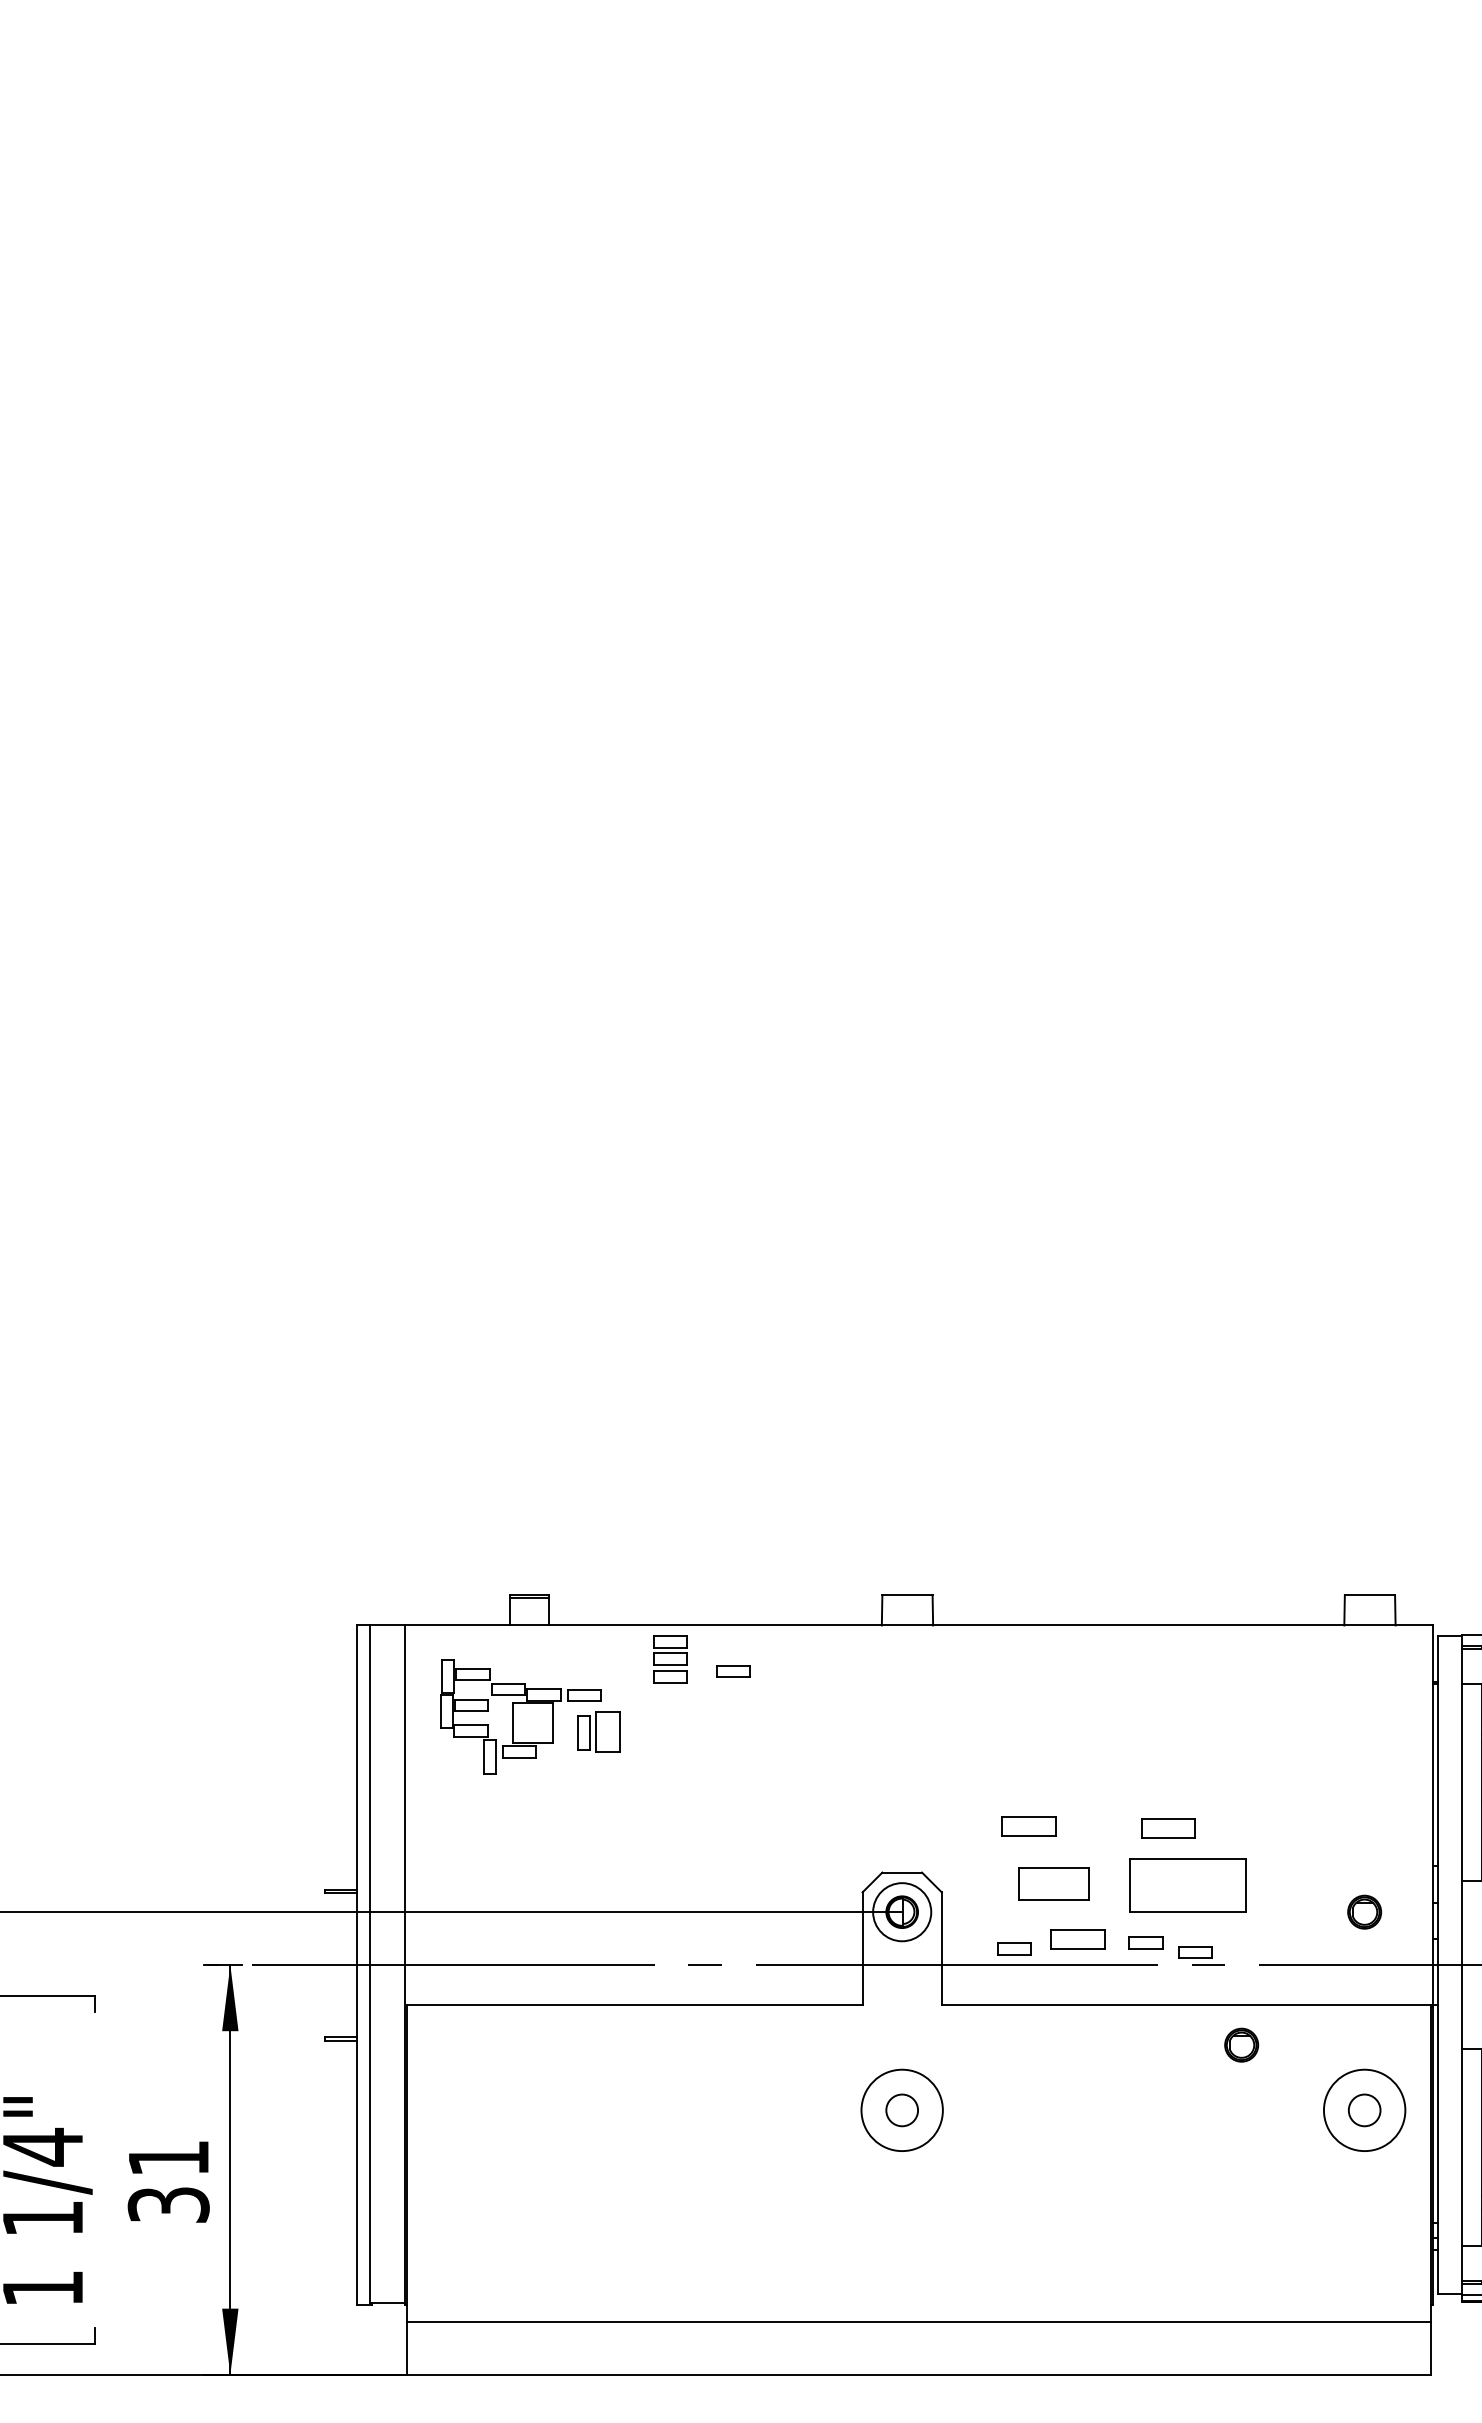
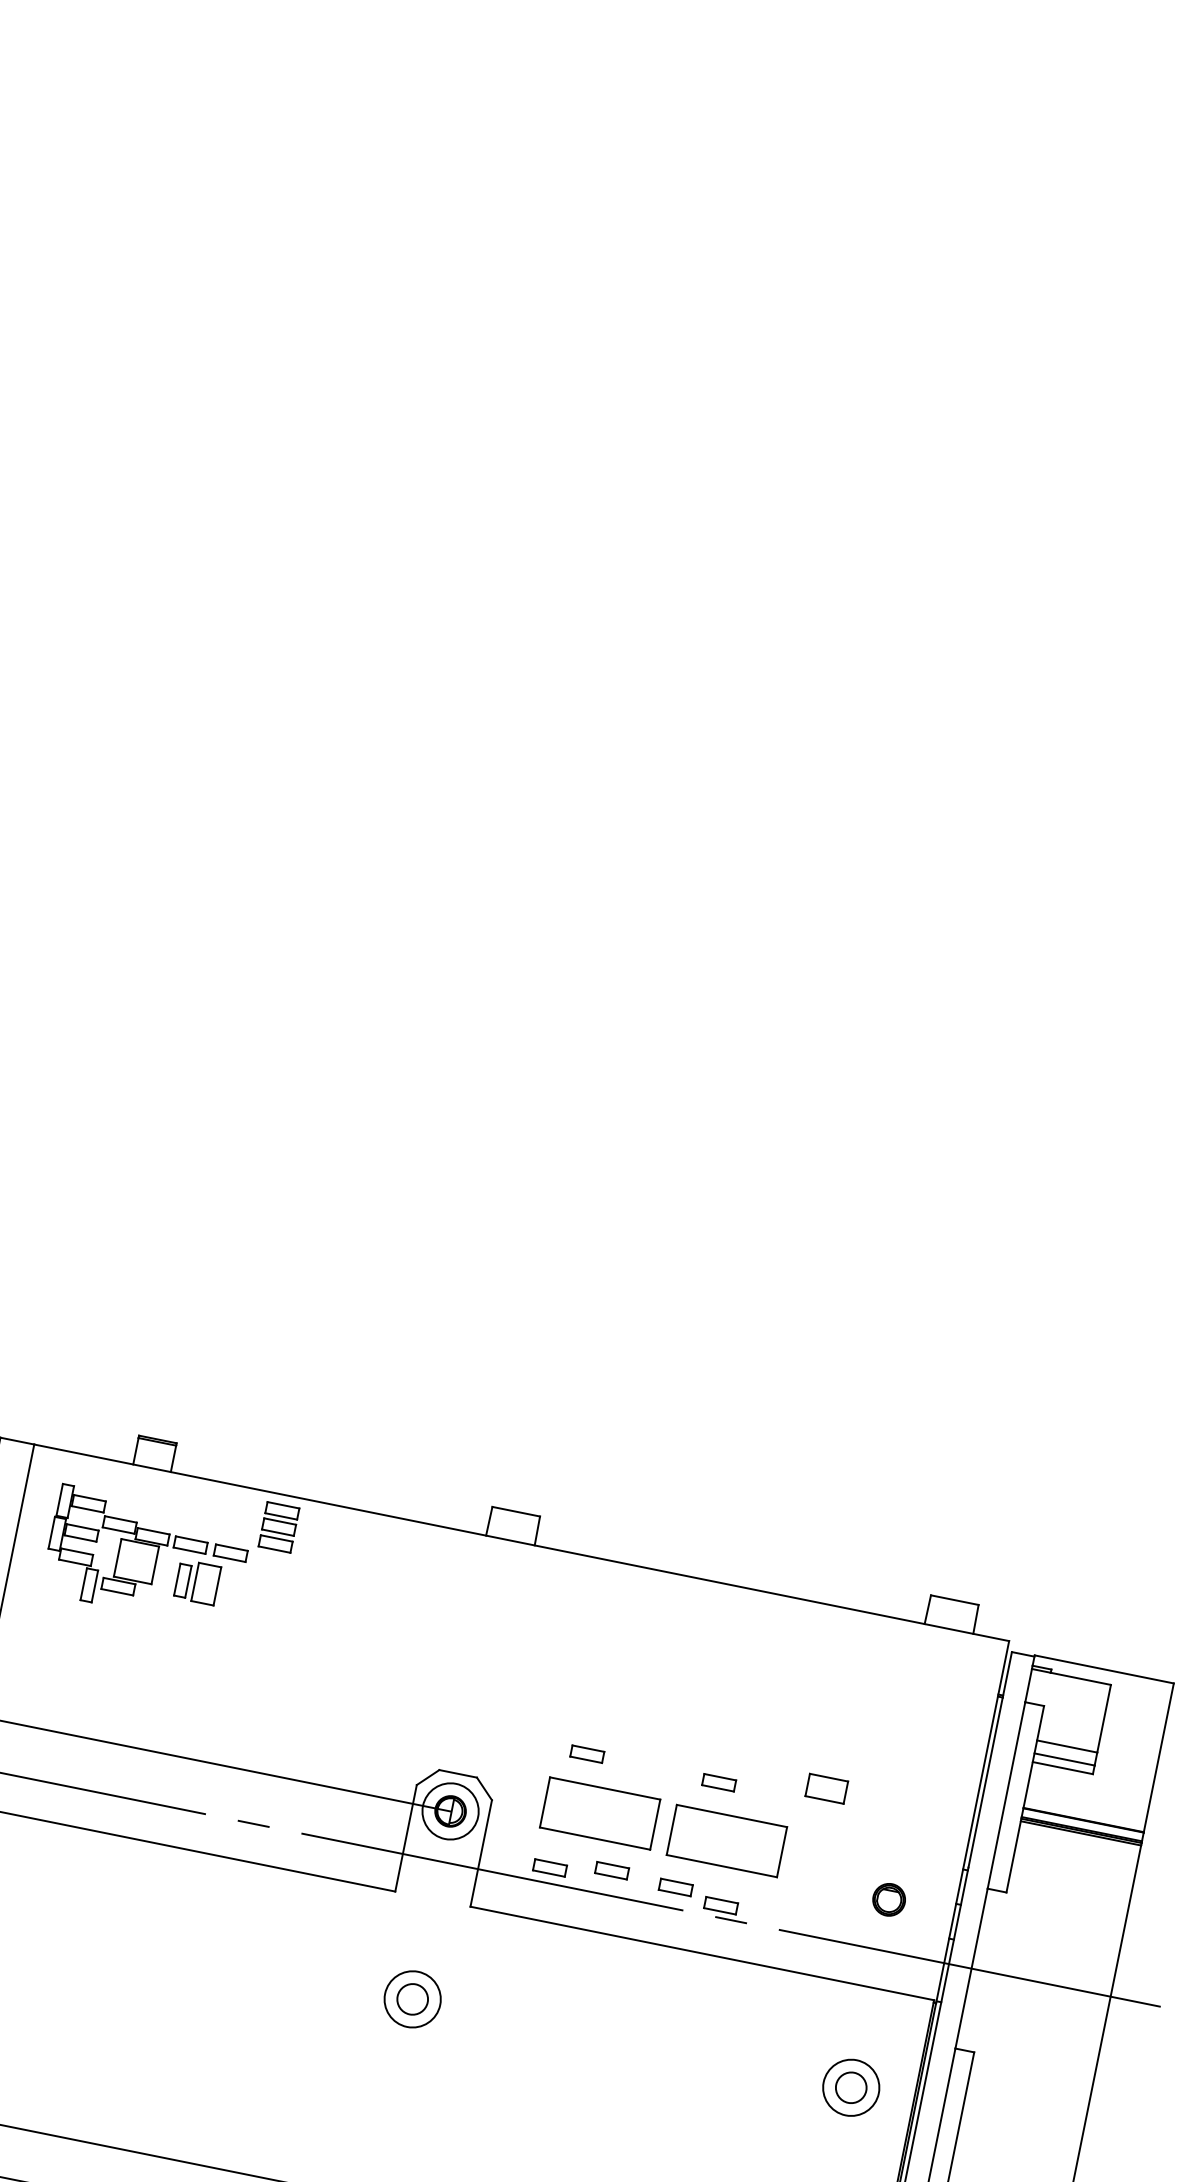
part: (733, 1671) -> (230, 1553), moved
part: (1278, 1812) -> (826, 1788), added
part: (1028, 1825) -> (586, 1753), size x0.62
part: (1168, 1827) -> (719, 1782), size x0.62
part: (1053, 1883) -> (599, 1813), size x1.67
part: (1077, 1938) -> (611, 1869), size x0.62
part: (1241, 2044) -> (747, 2001), removed
circle: (902, 2110) -> (412, 1999), size x0.71
circle: (1364, 2110) -> (851, 2087), size x0.71

